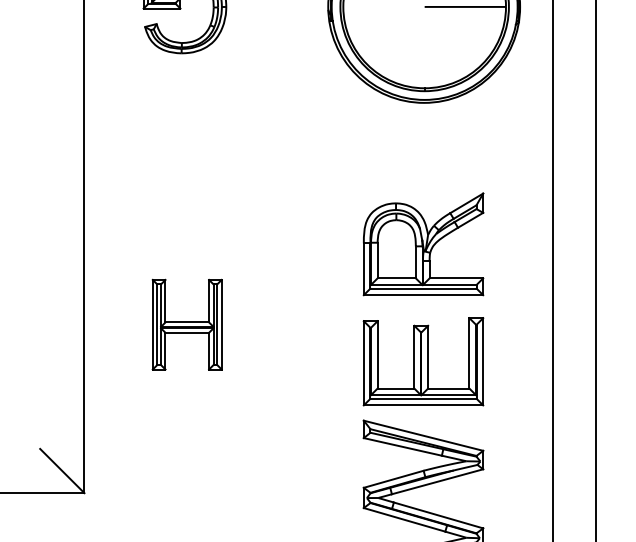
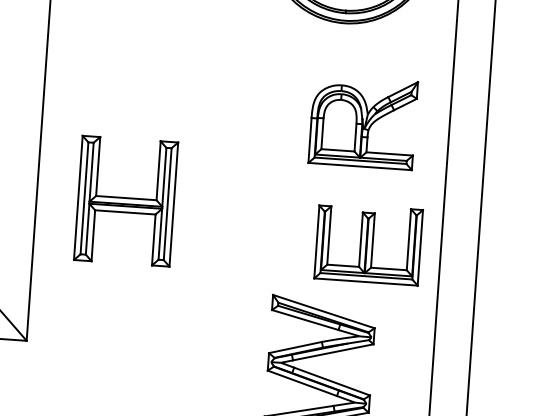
part: (423, 244) -> (363, 122), moved
part: (186, 324) -> (125, 200), size x1.6
part: (423, 361) -> (368, 244), moved

